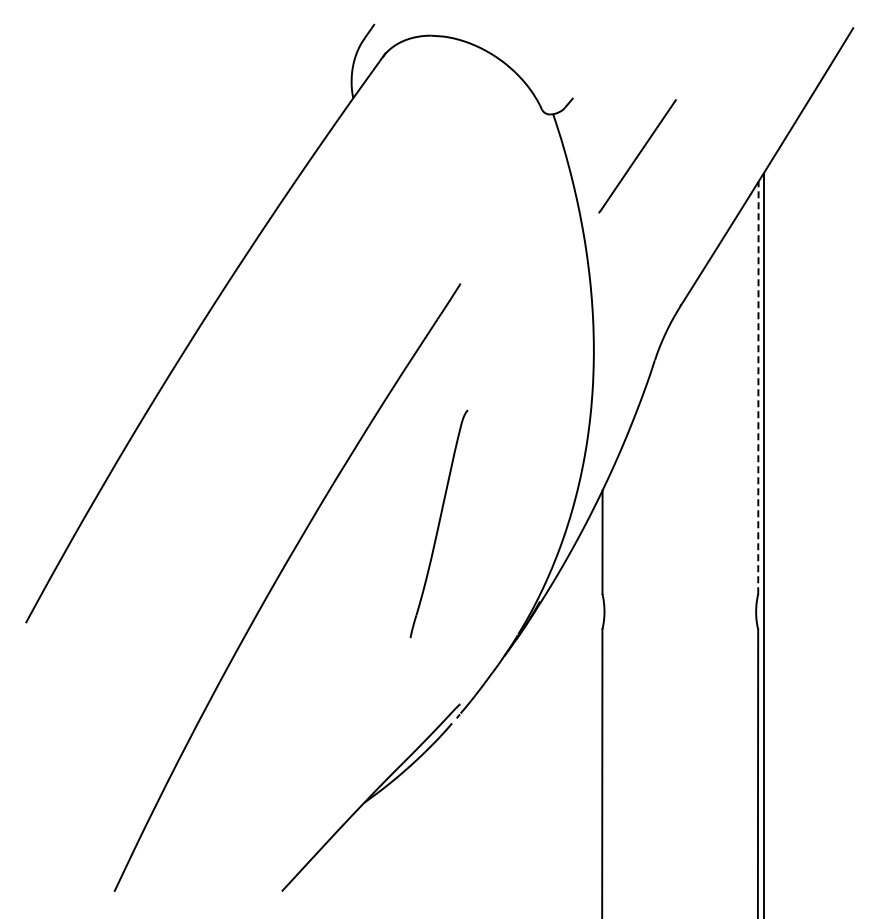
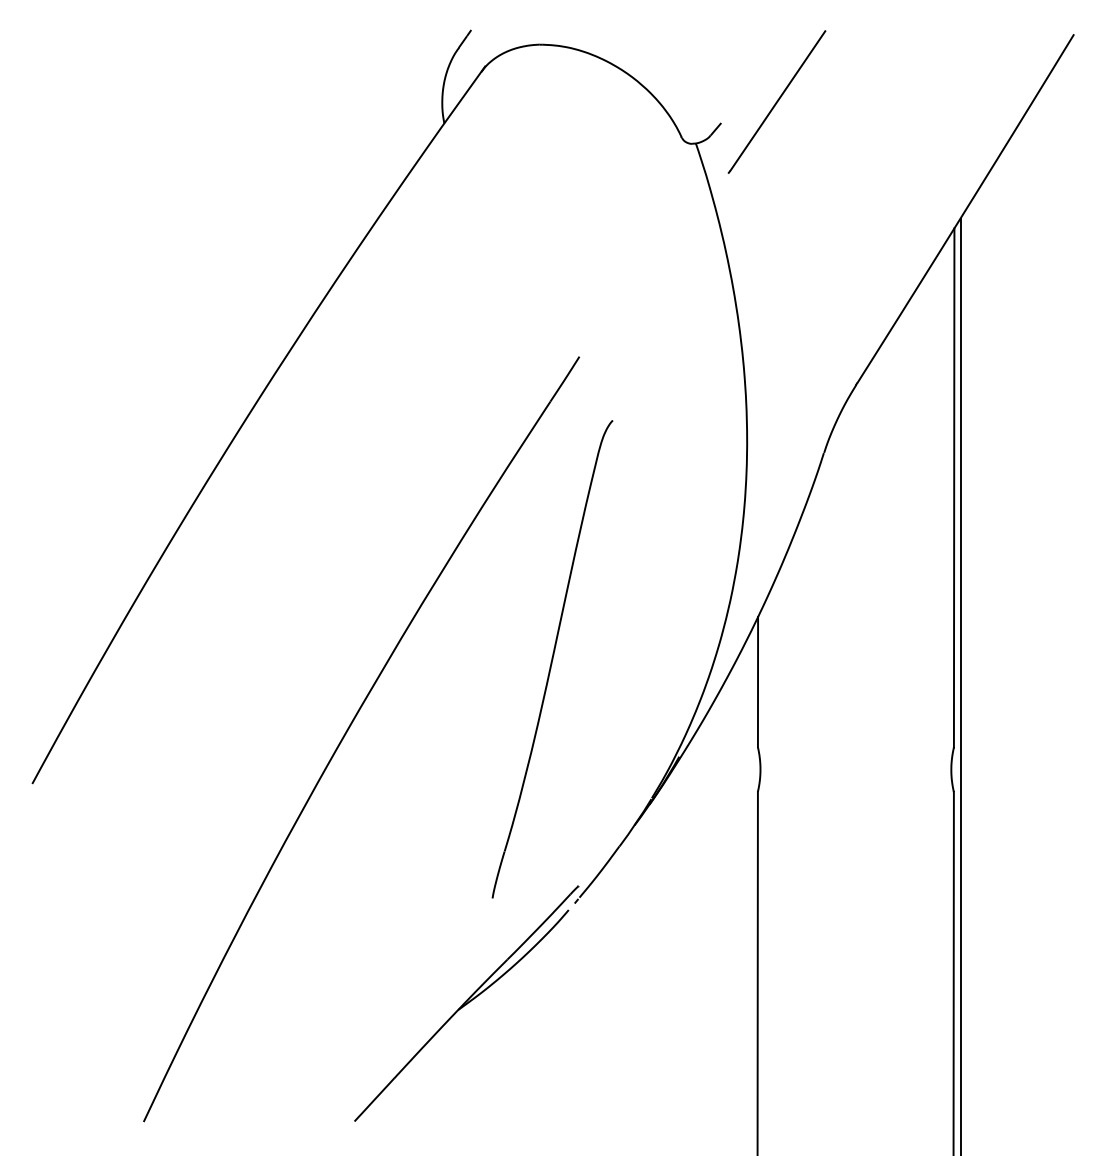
line: (637, 156) -> (776, 102), moved
line: (758, 387) -> (954, 487), dashed -> solid
part: (438, 523) -> (551, 658), size x1.67

